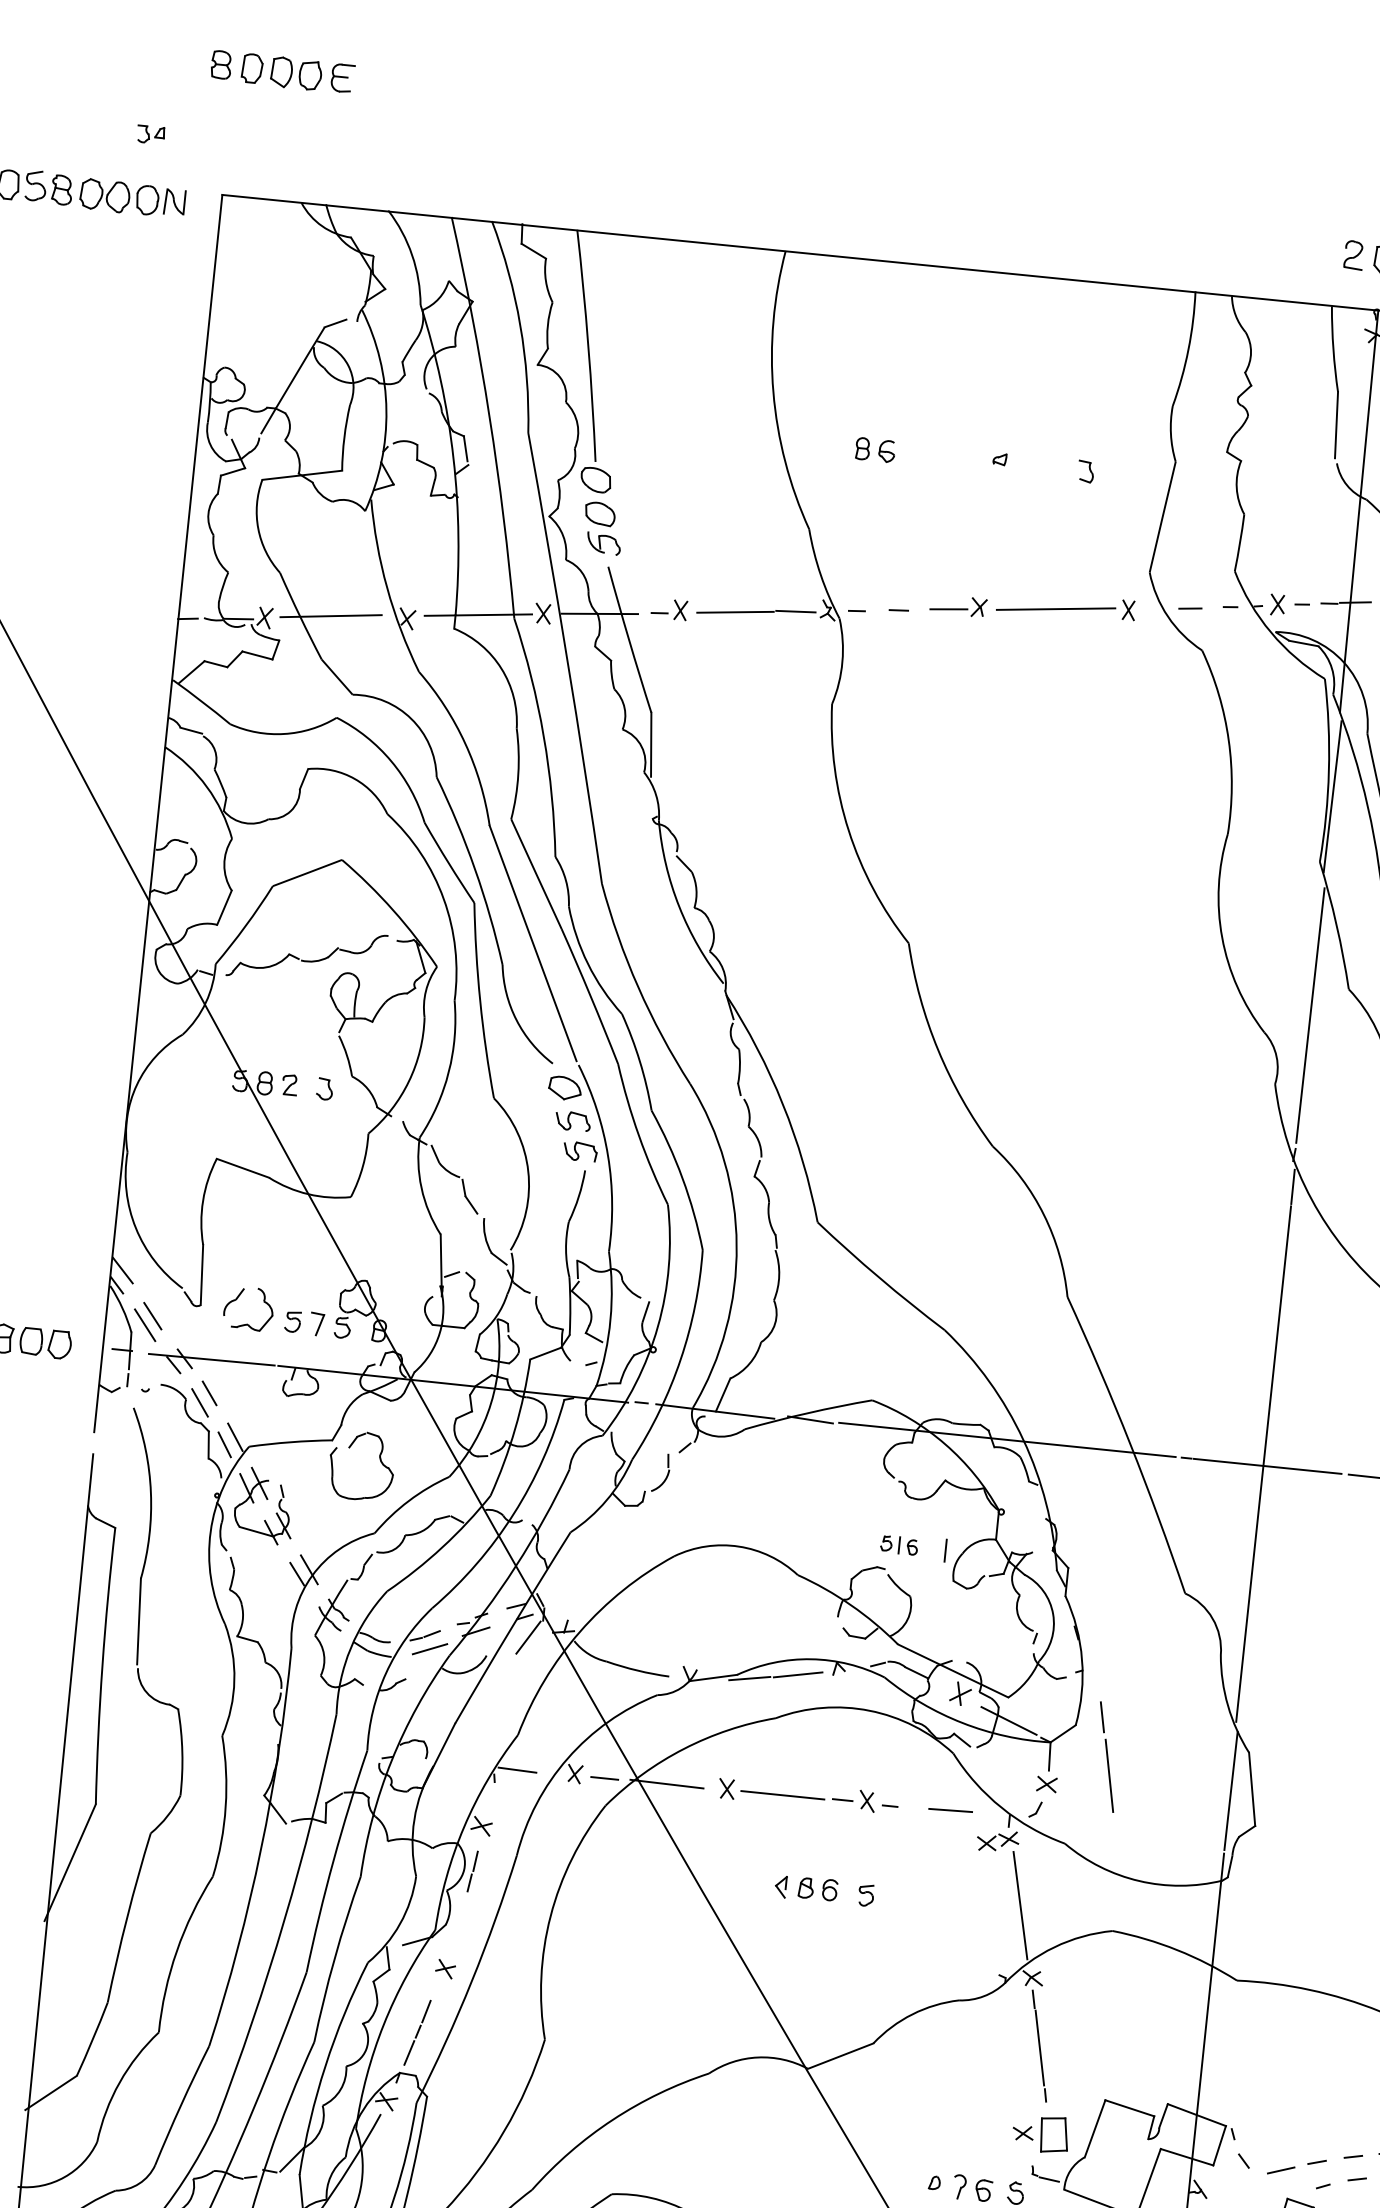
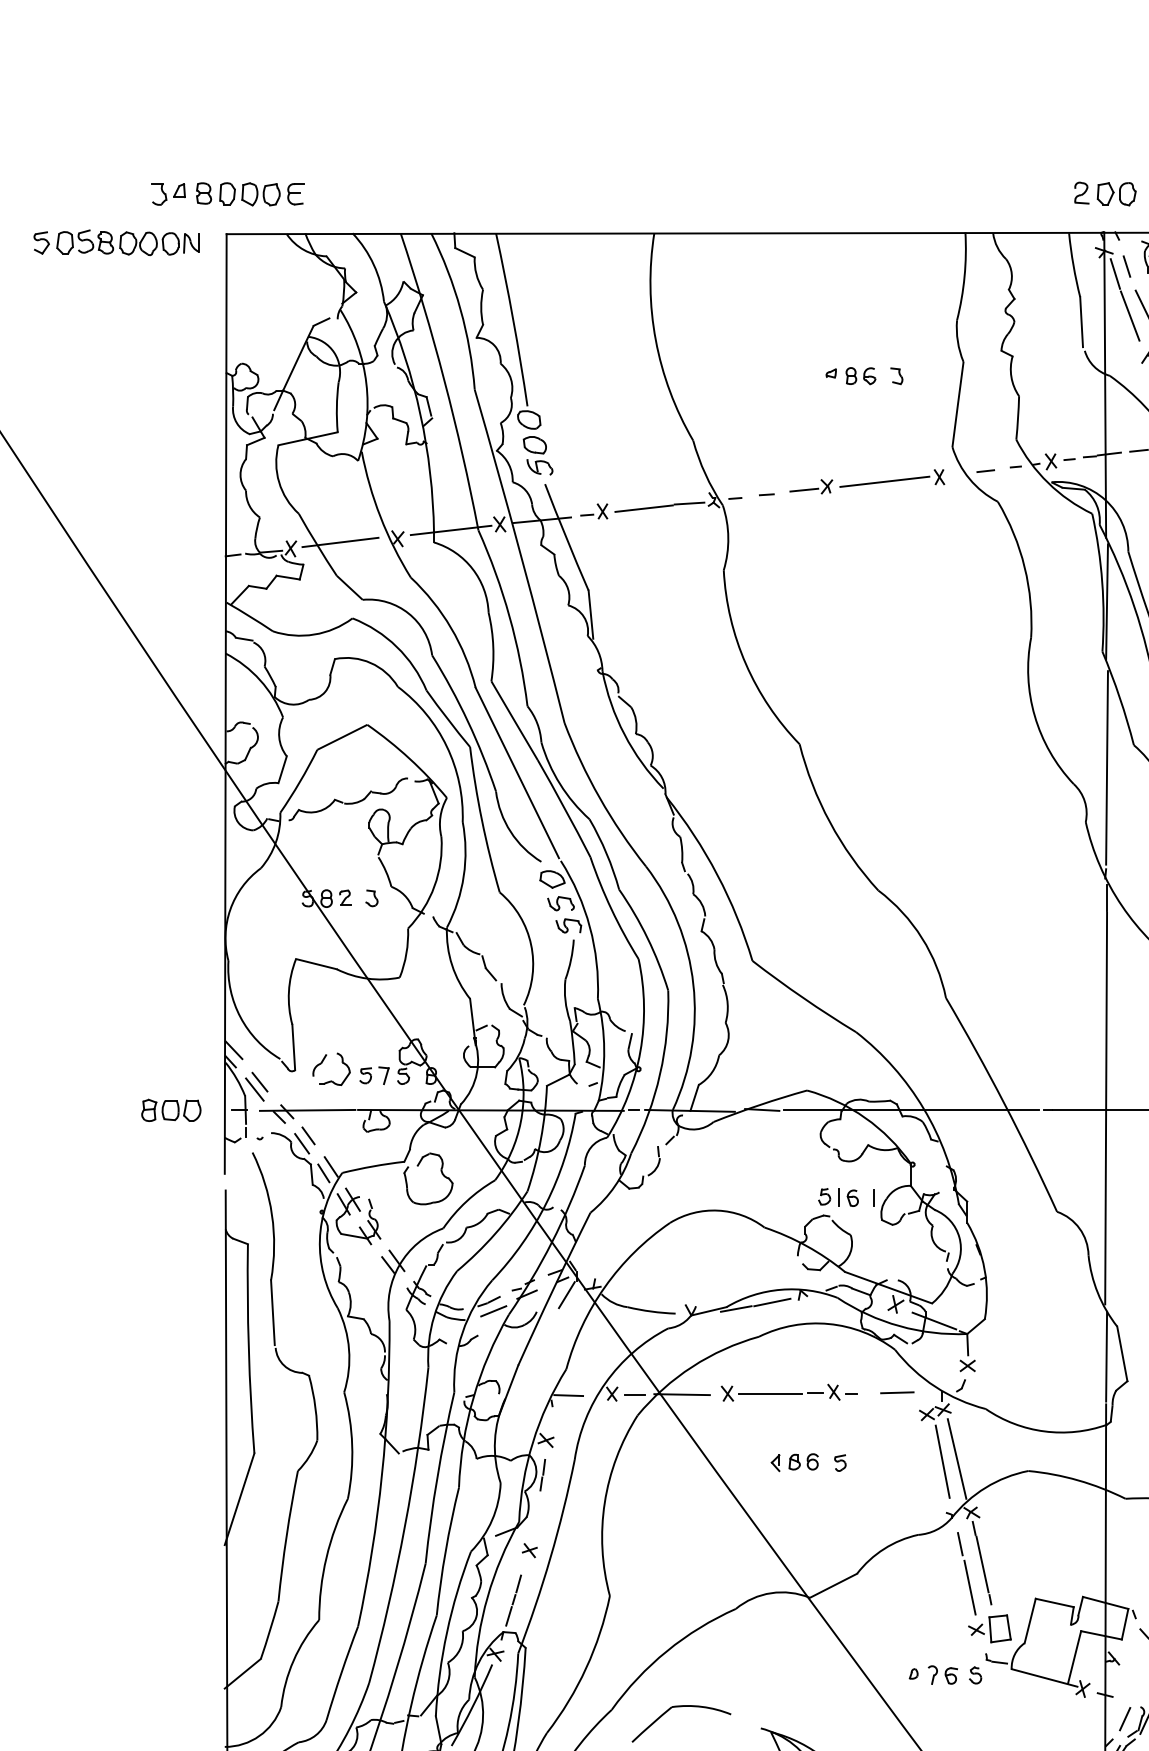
part: (282, 72) -> (250, 194), moved
part: (151, 134) -> (168, 194), size x1.67
part: (874, 450) -> (860, 376), moved
part: (899, 1545) -> (838, 1197), size x1.43
line: (1106, 1756) -> (966, 1573), moved
line: (1000, 1906) -> (942, 1461), added

